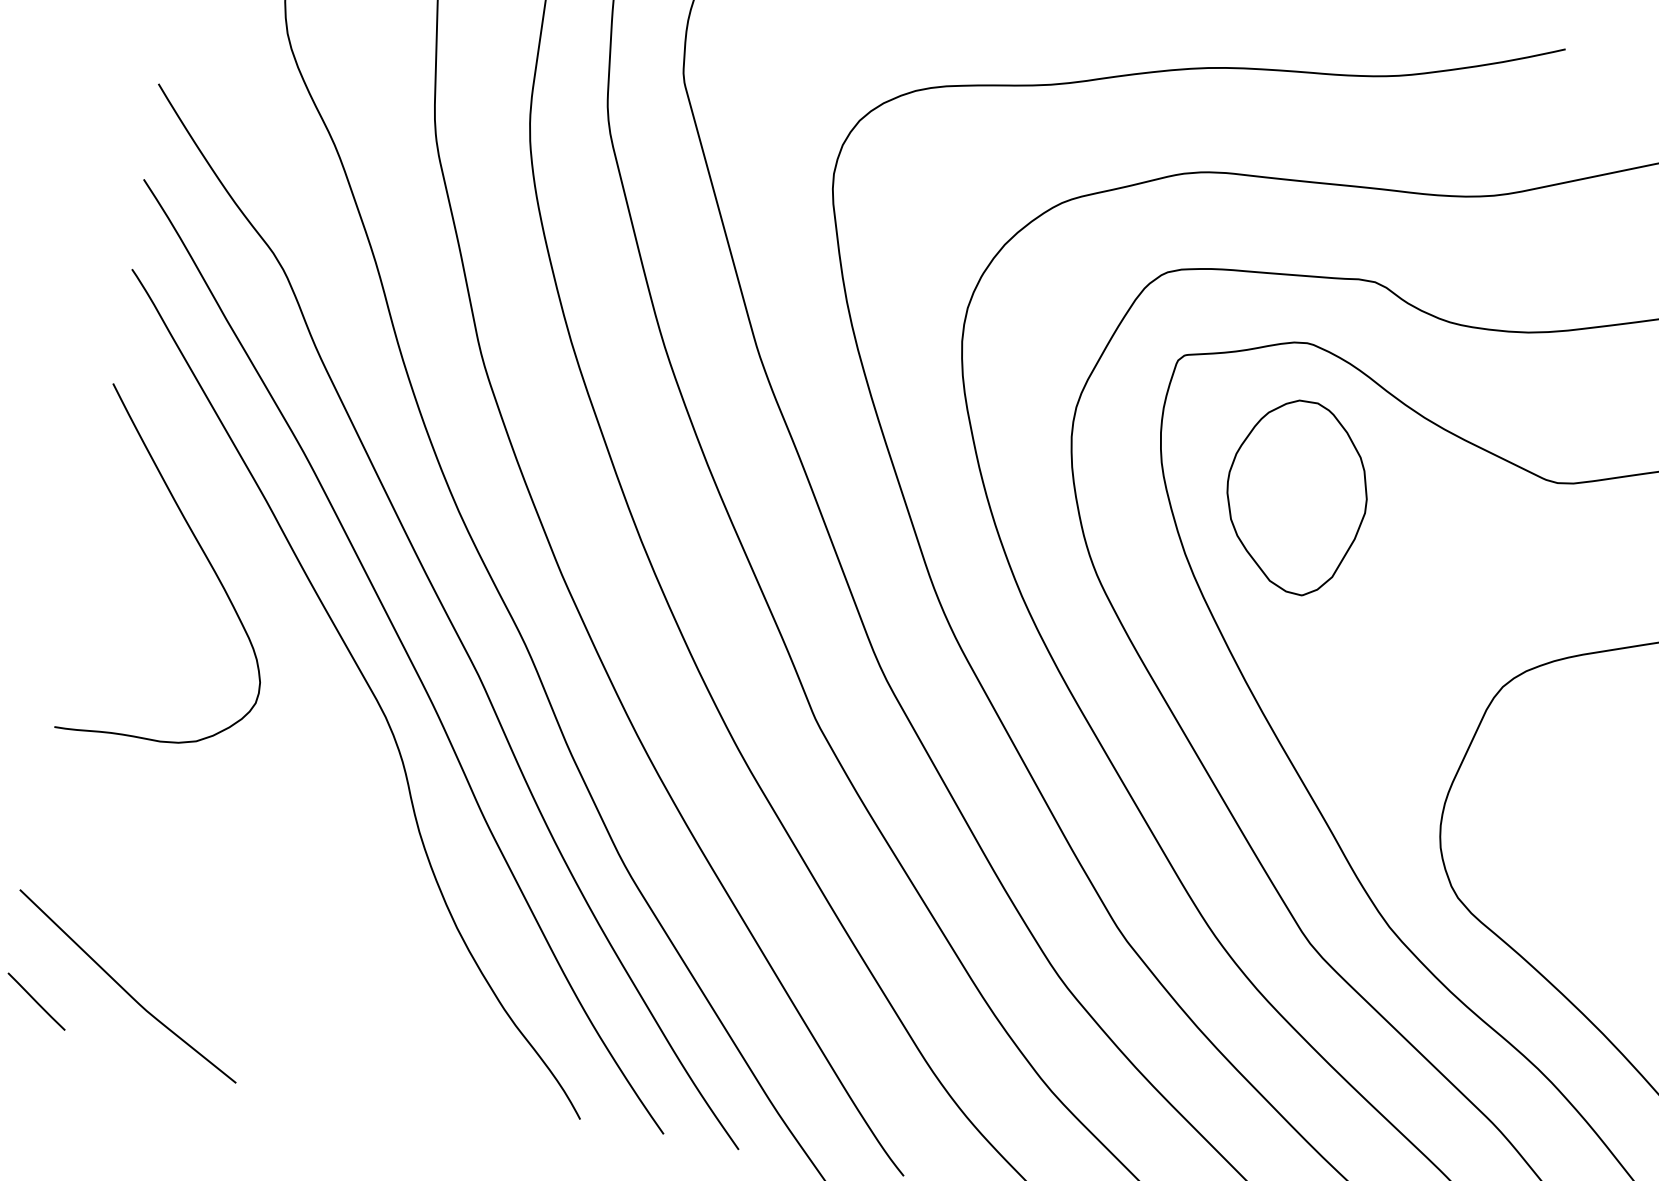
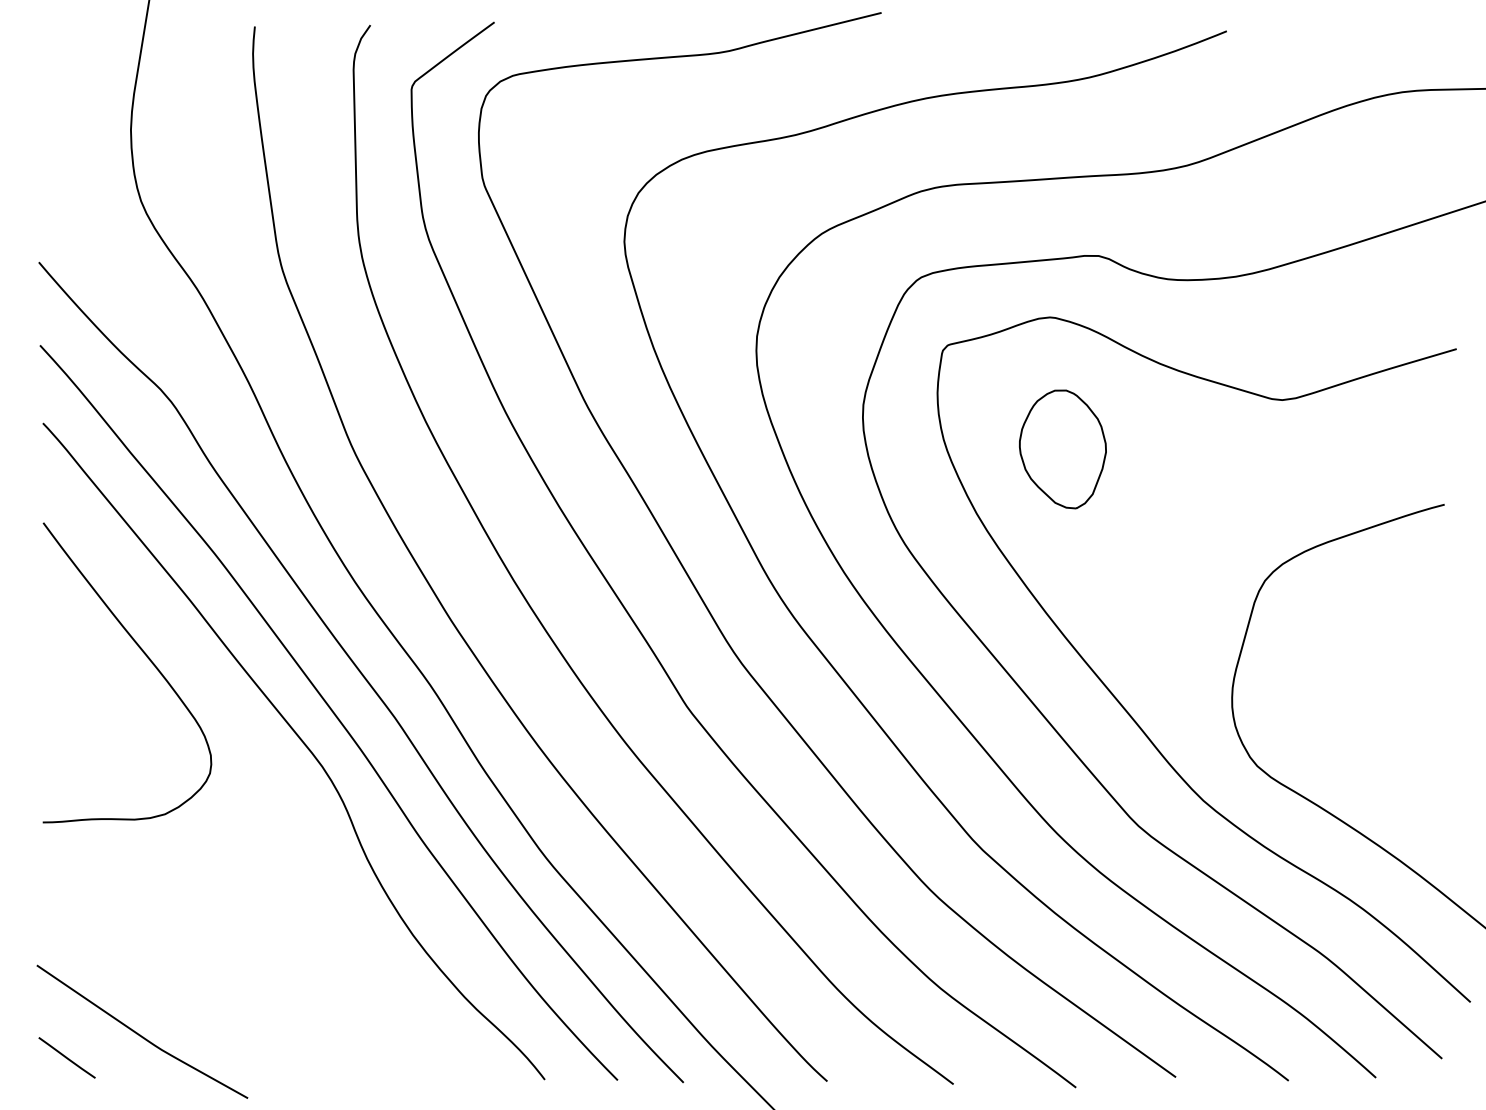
part: (1296, 497) -> (1062, 449), size x0.71

